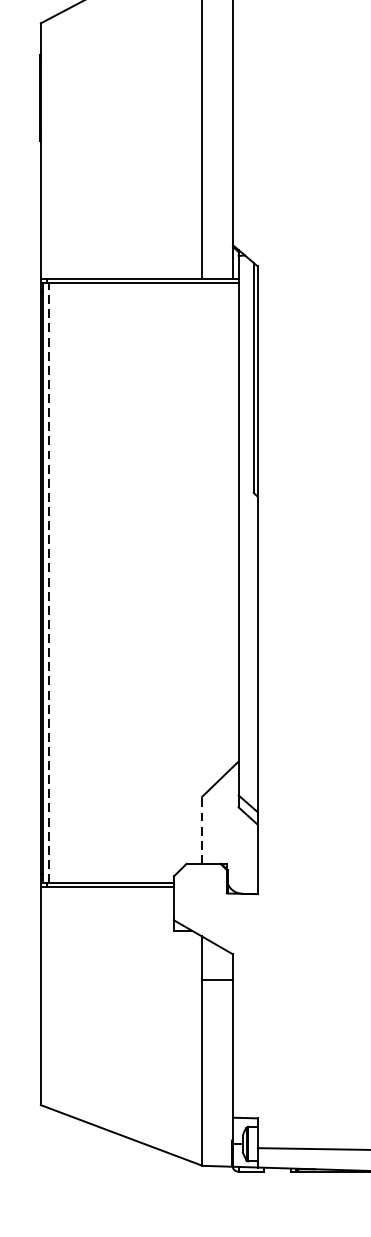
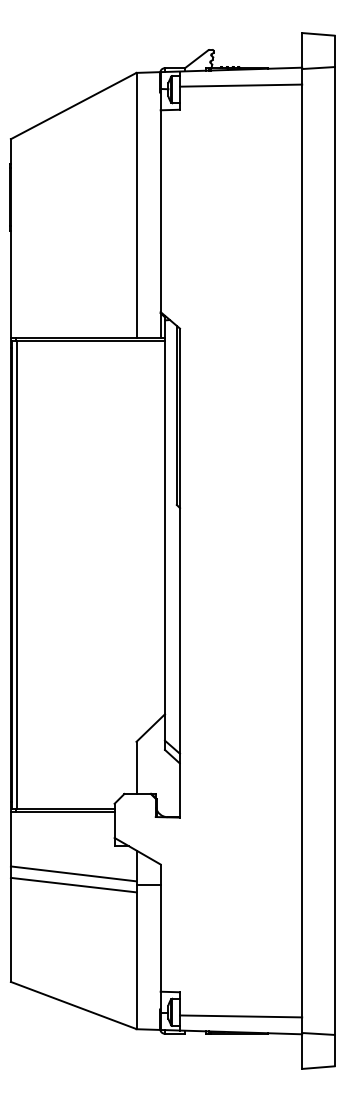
line: (48, 583) -> (16, 575), dashed -> solid
line: (202, 829) -> (136, 767), dashed -> solid
line: (121, 965) -> (73, 873), added
line: (121, 980) -> (73, 884), added

